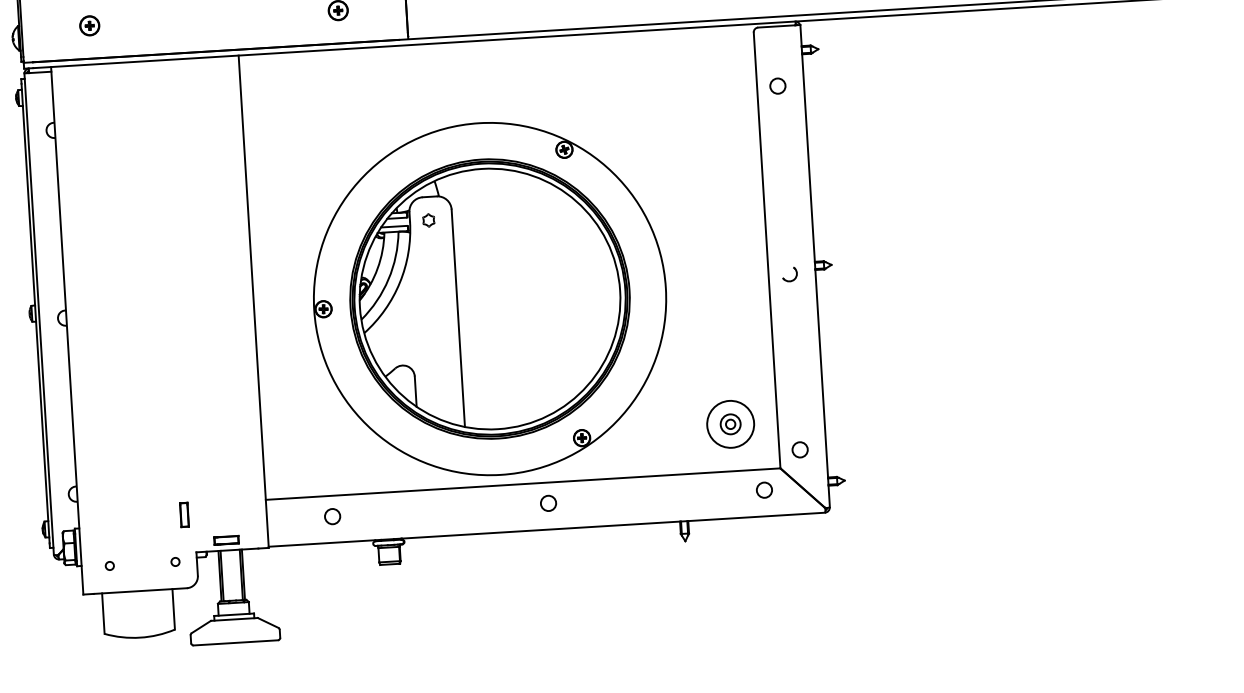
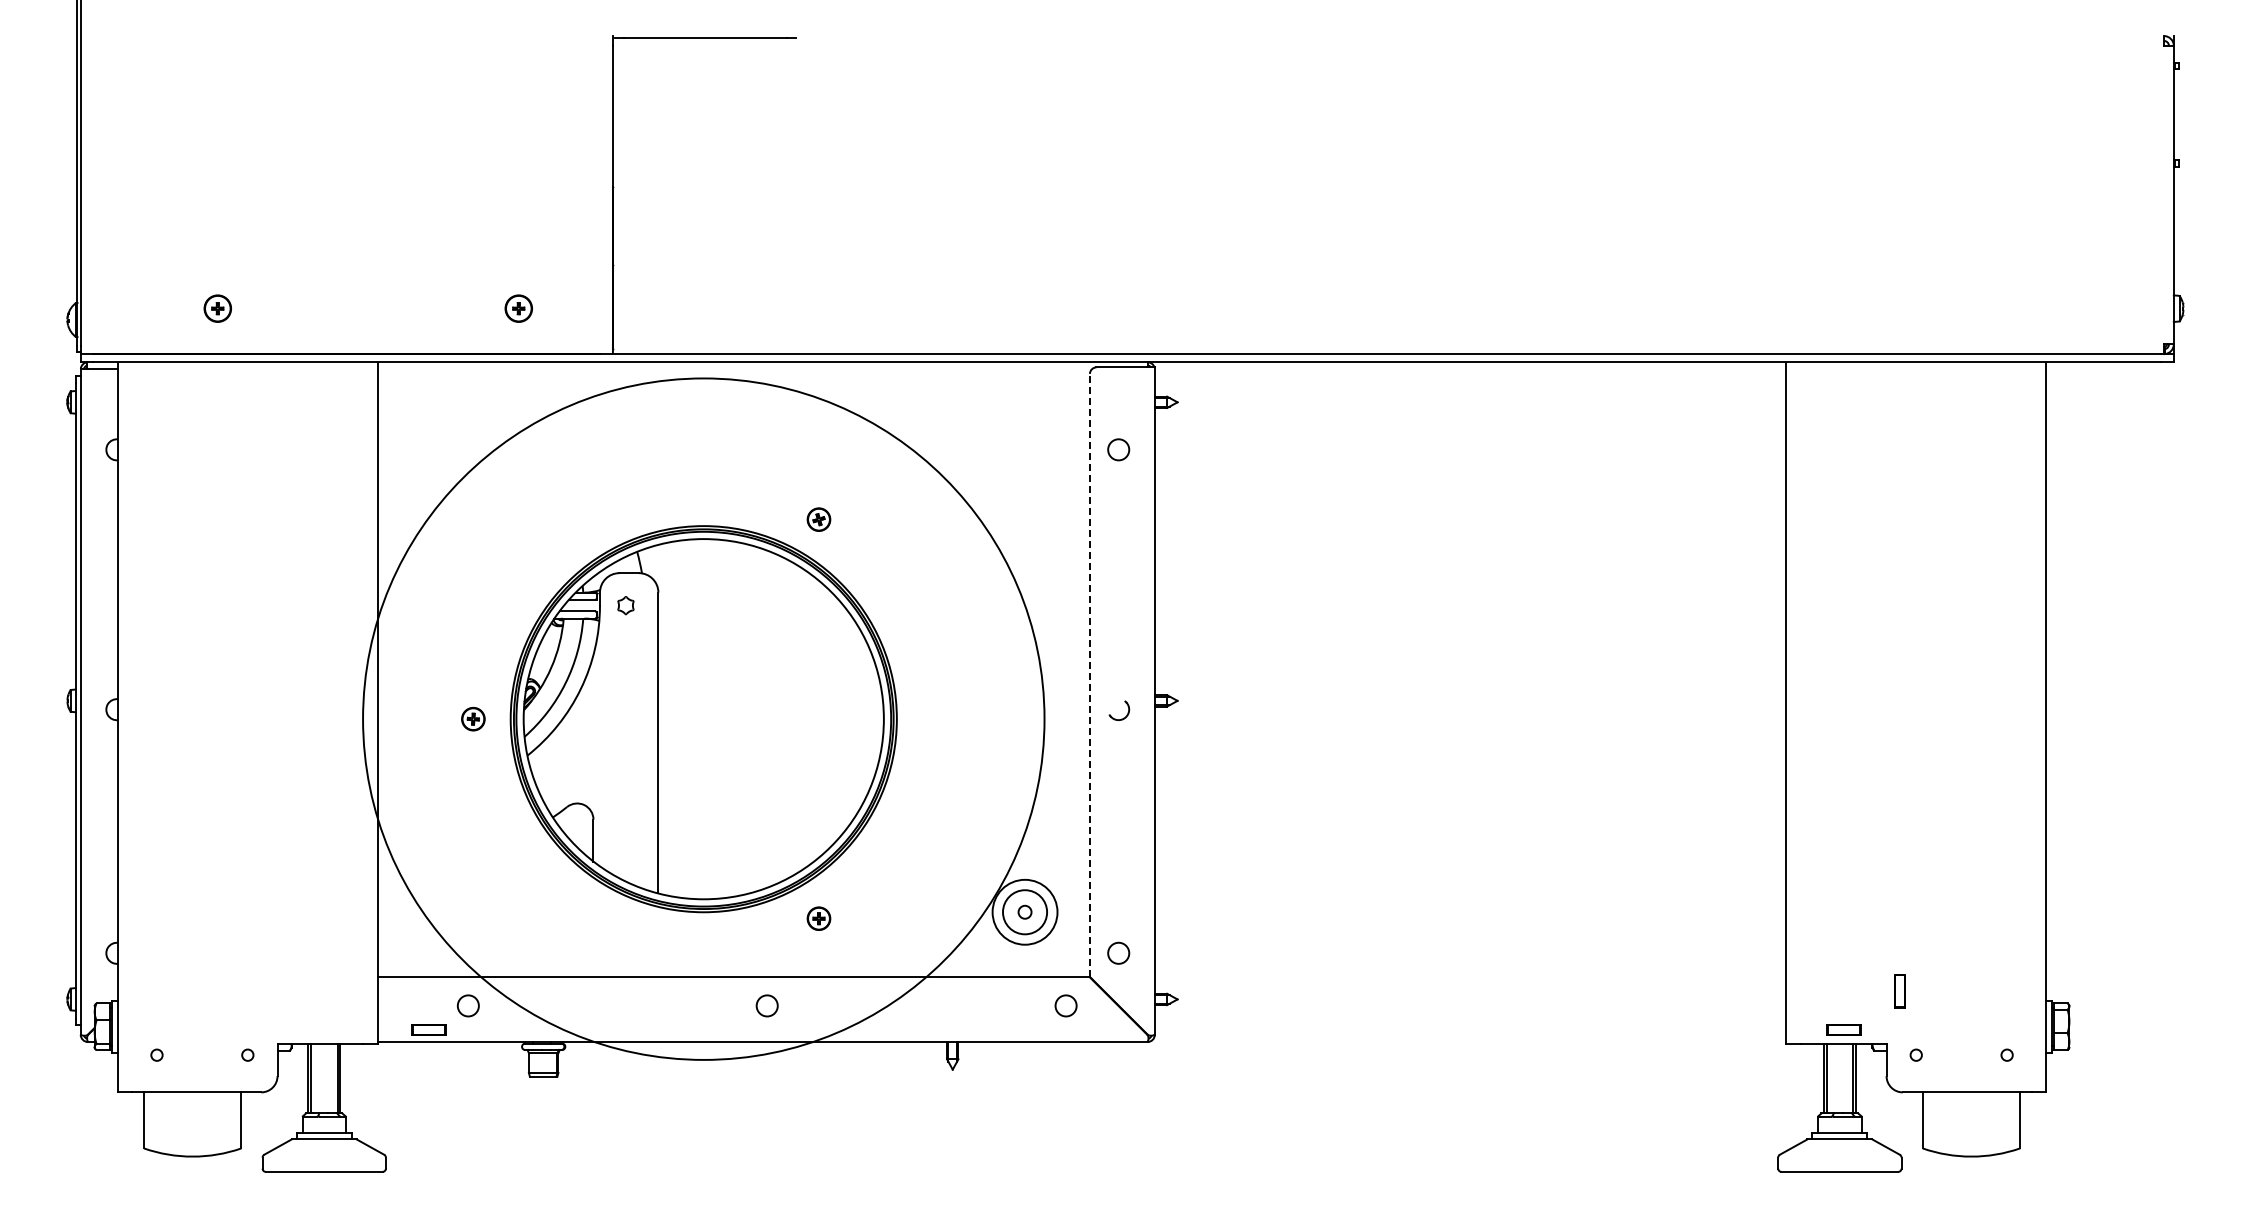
part: (89, 25) -> (217, 308), moved
line: (766, 250) -> (1089, 675), solid -> dashed
circle: (489, 298) -> (703, 718), size x1.4
circle: (730, 424) -> (1024, 912), size x1.6
part: (183, 515) -> (263, 991), removed
part: (226, 540) -> (428, 1029), moved

